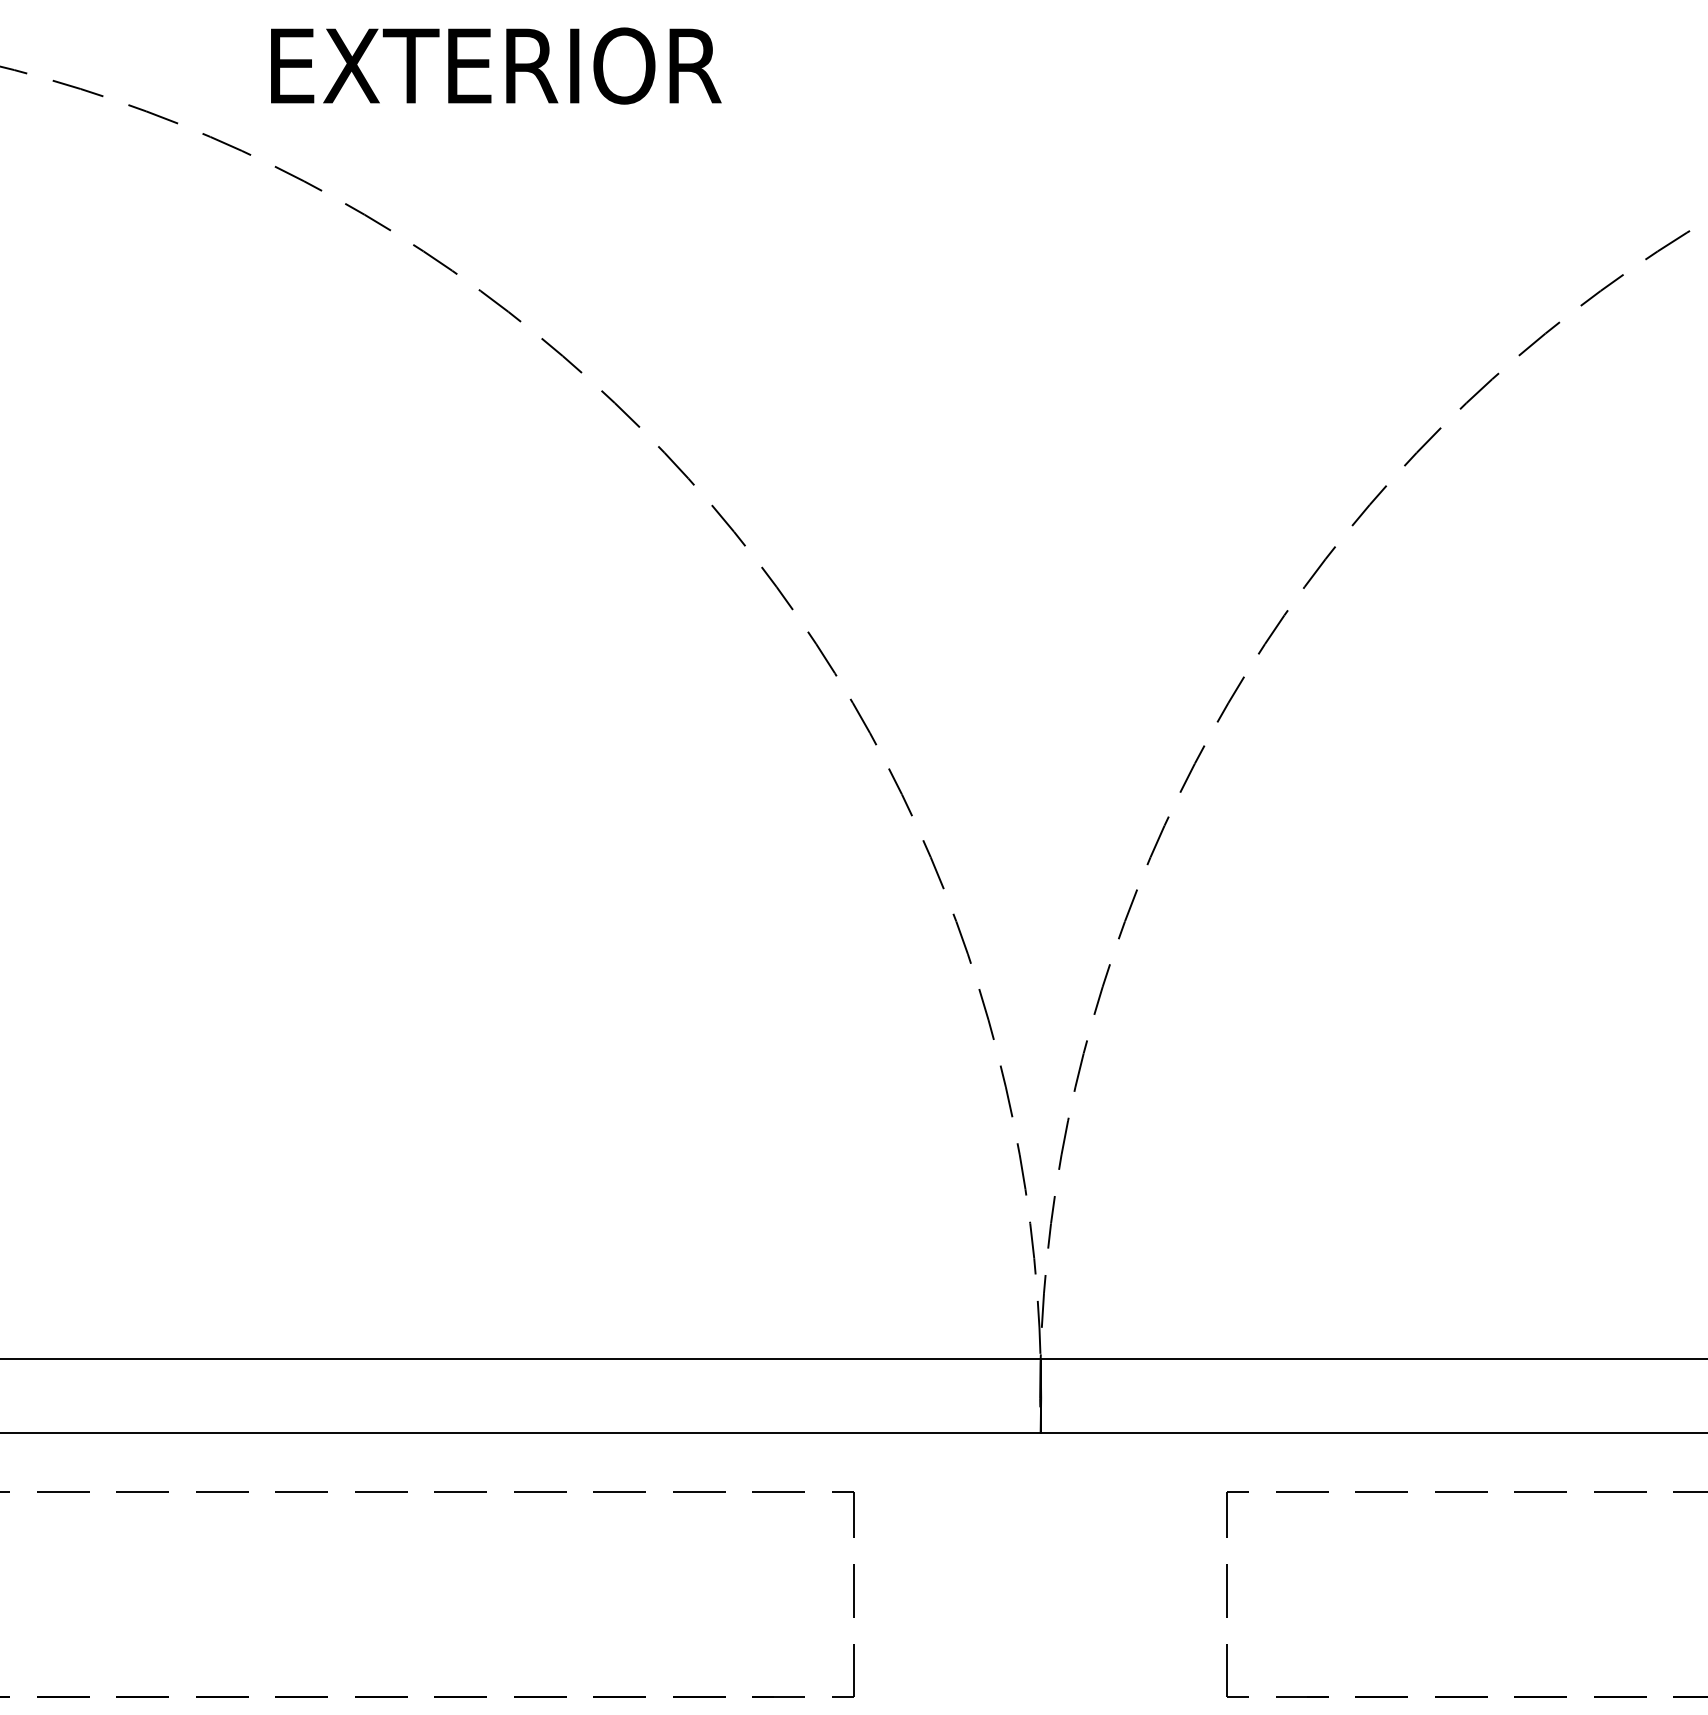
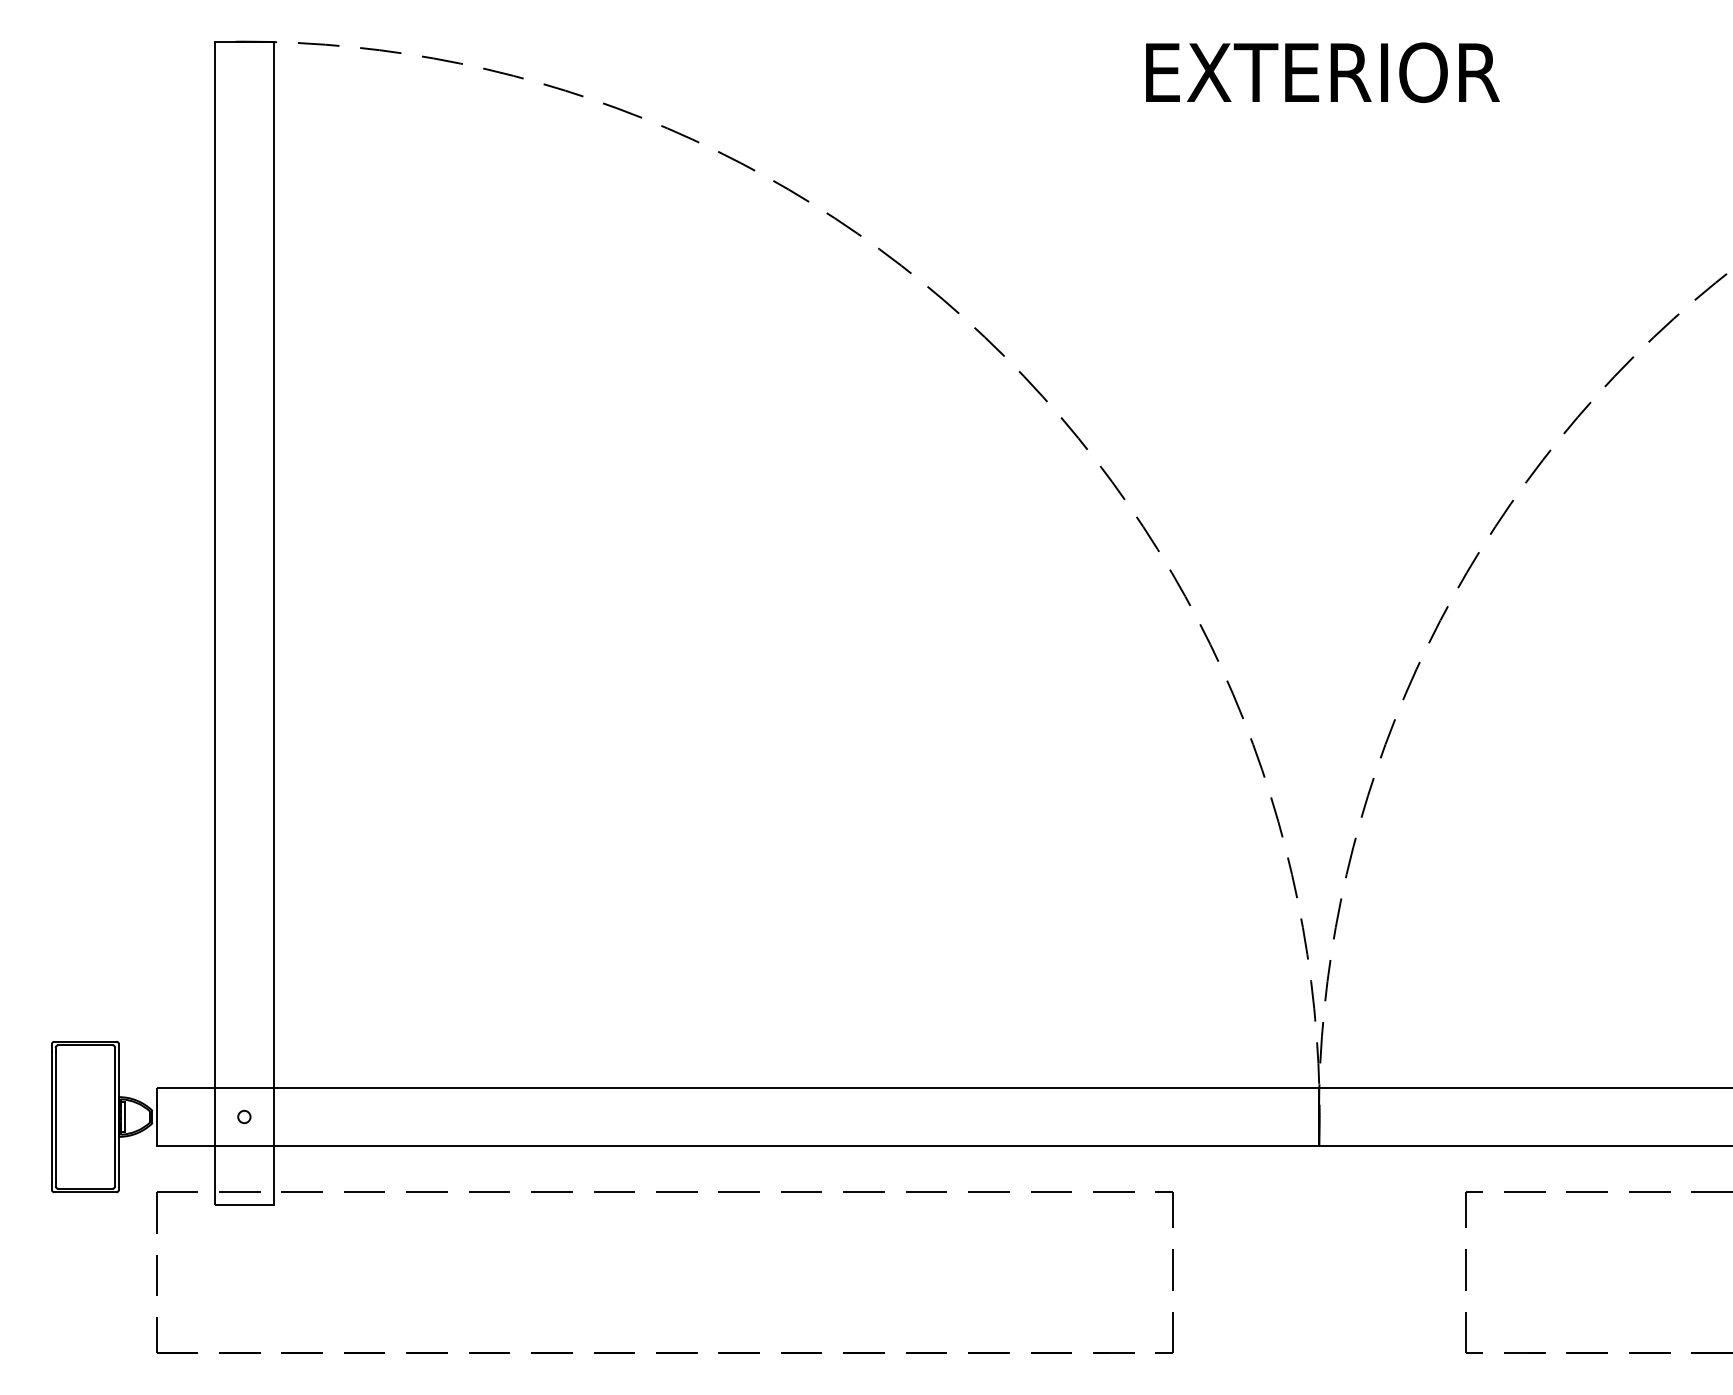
text: (495, 65) -> (1322, 72), moved

